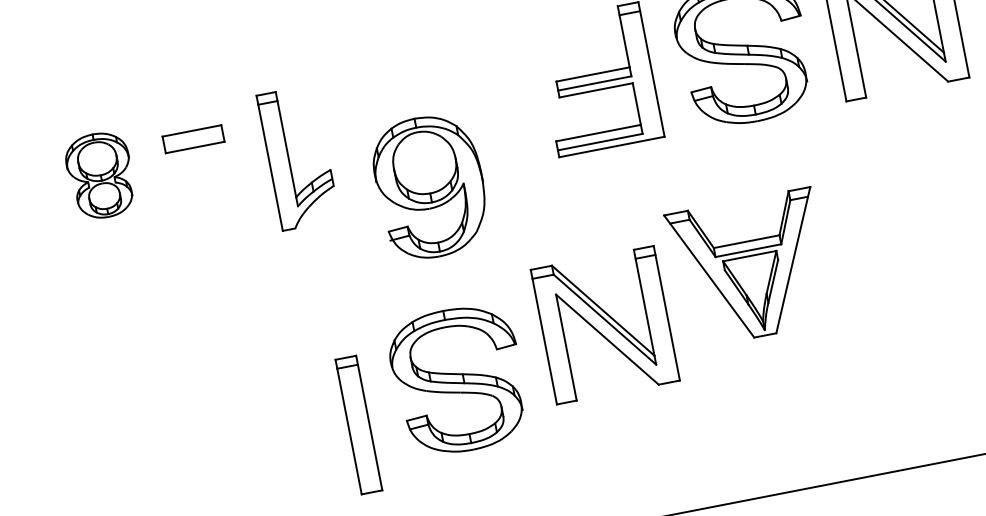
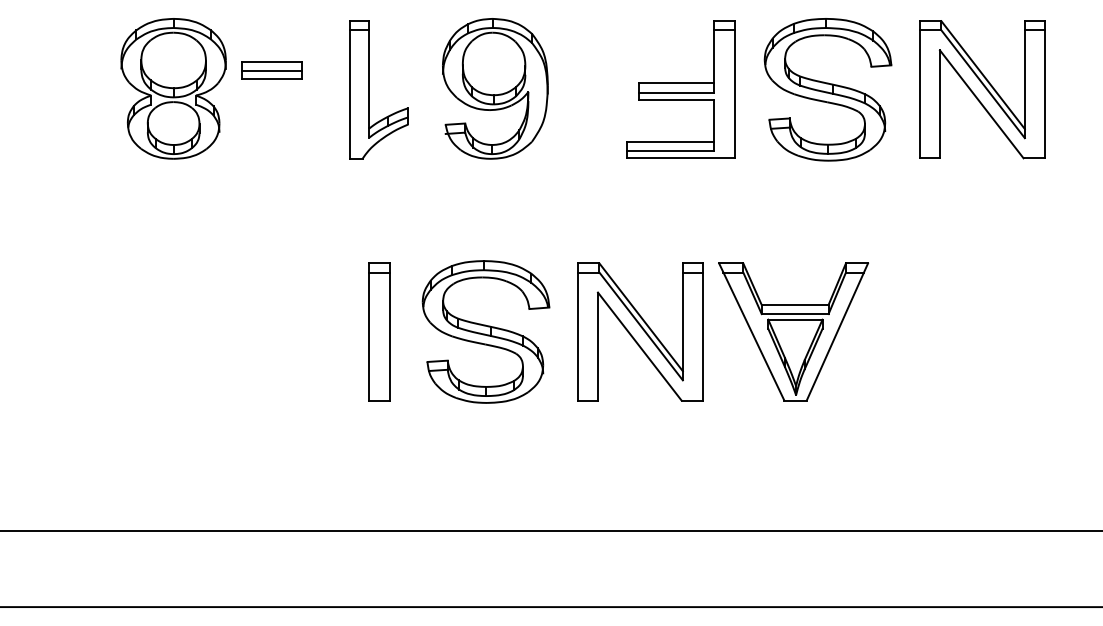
line: (193, 139) -> (271, 71), added
part: (288, 159) -> (369, 89), moved
part: (100, 175) -> (173, 88), size x1.67
part: (430, 186) -> (495, 88), moved
part: (750, 268) -> (793, 331), moved
part: (458, 379) -> (485, 331), moved
part: (358, 424) -> (379, 331), moved

